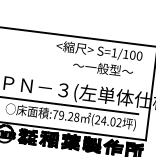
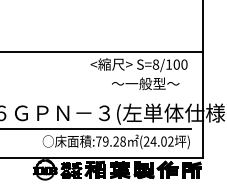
text: (114, 52) -> (155, 64), S=1/100 -> S=8/100

